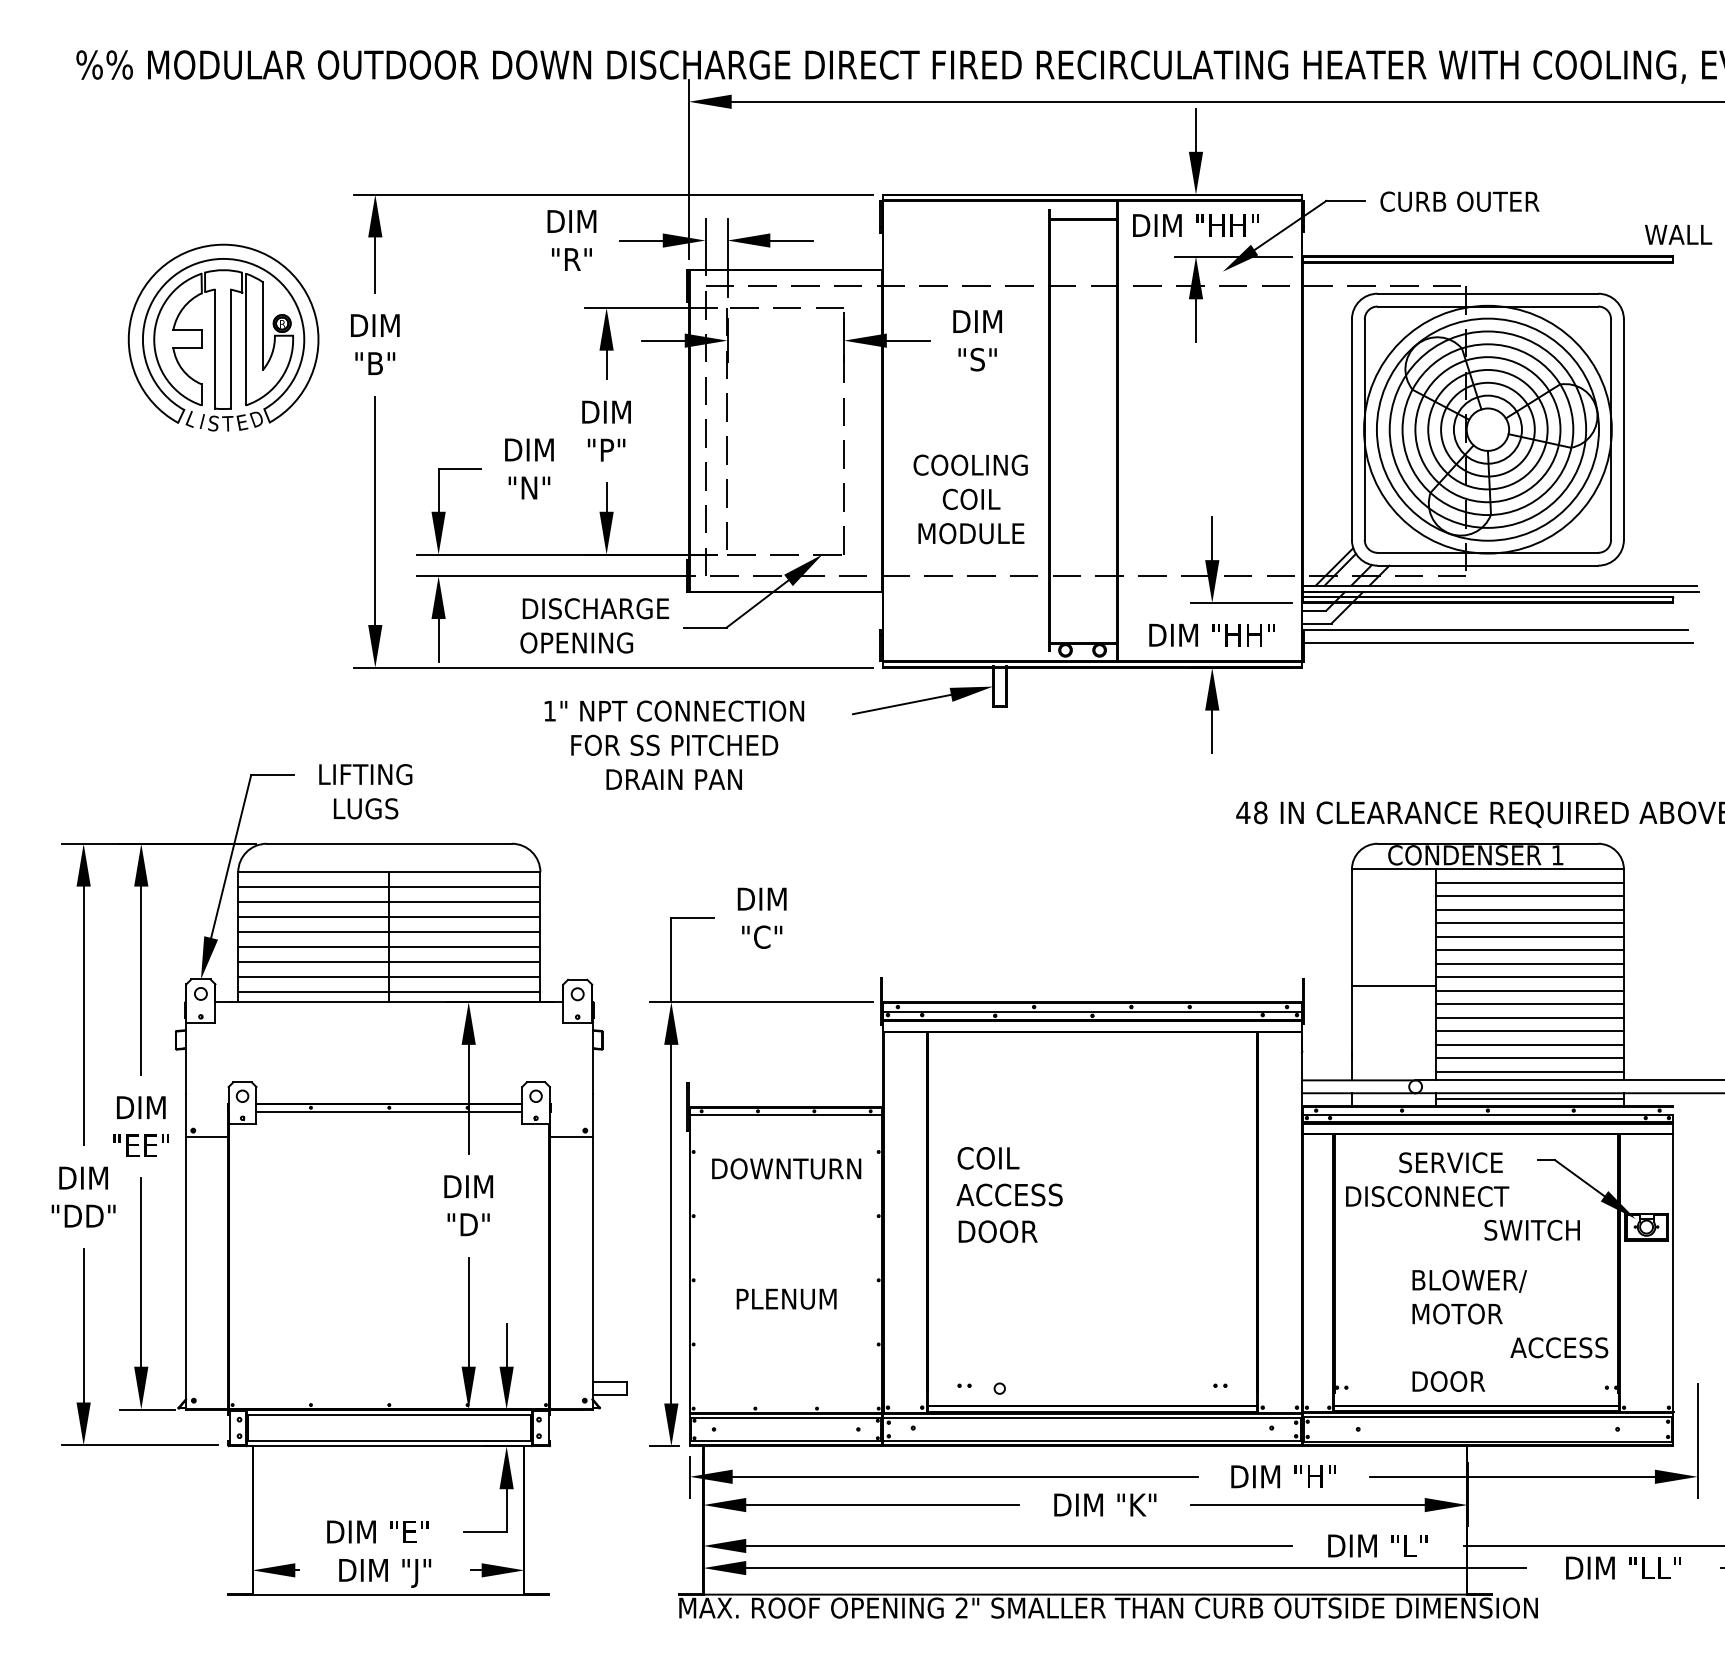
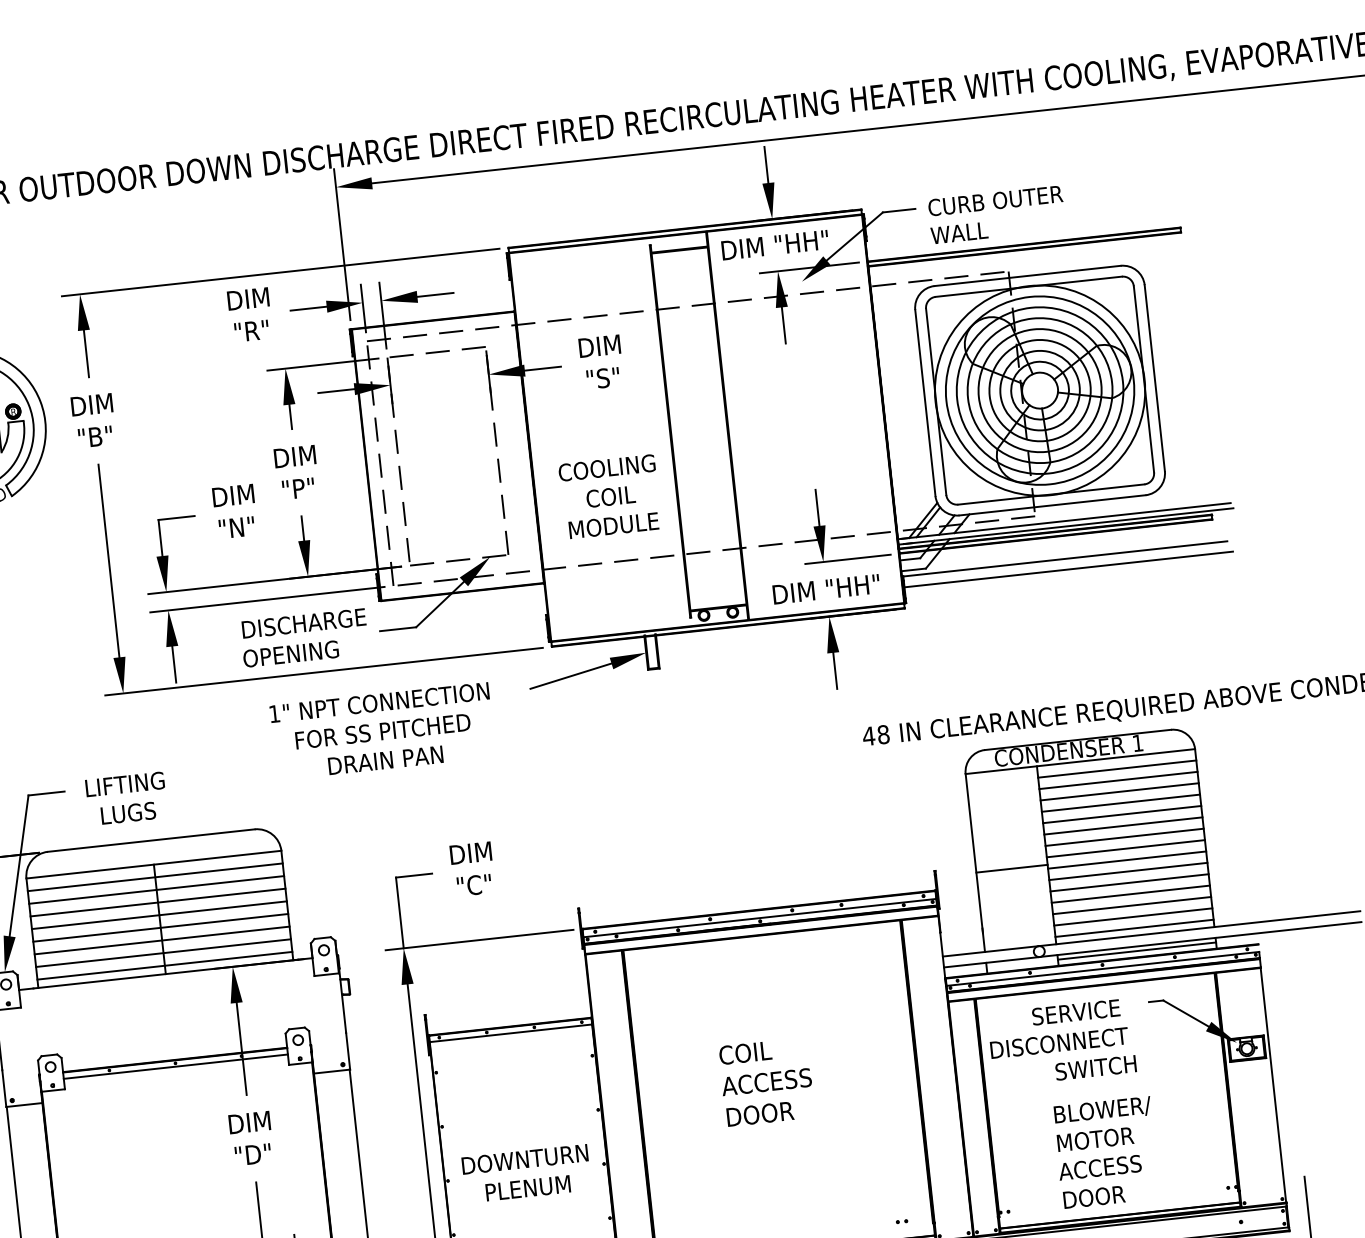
text: (1678, 234) -> (959, 232), moved
text: (786, 1168) -> (524, 1159), moved
text: (1009, 1195) -> (766, 1082), moved
text: (1531, 1229) -> (1095, 1067), moved
text: (1559, 1347) -> (1100, 1167), moved

